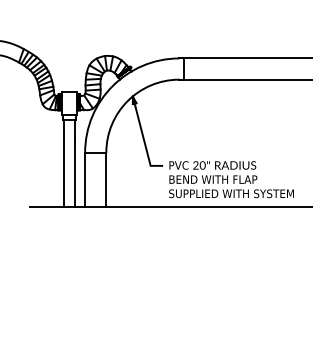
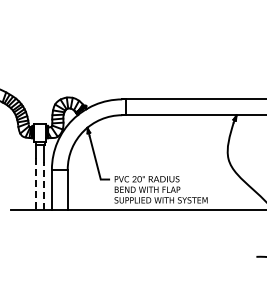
line: (64, 172) -> (36, 184), solid -> dashed
line: (75, 173) -> (44, 185), solid -> dashed

